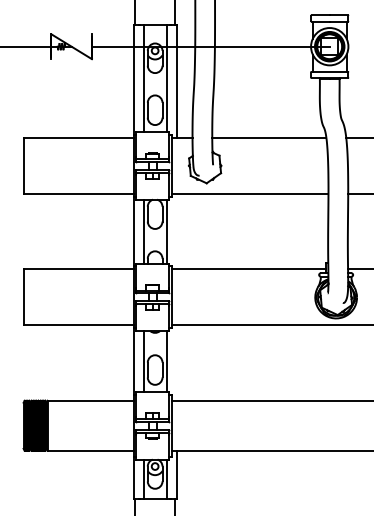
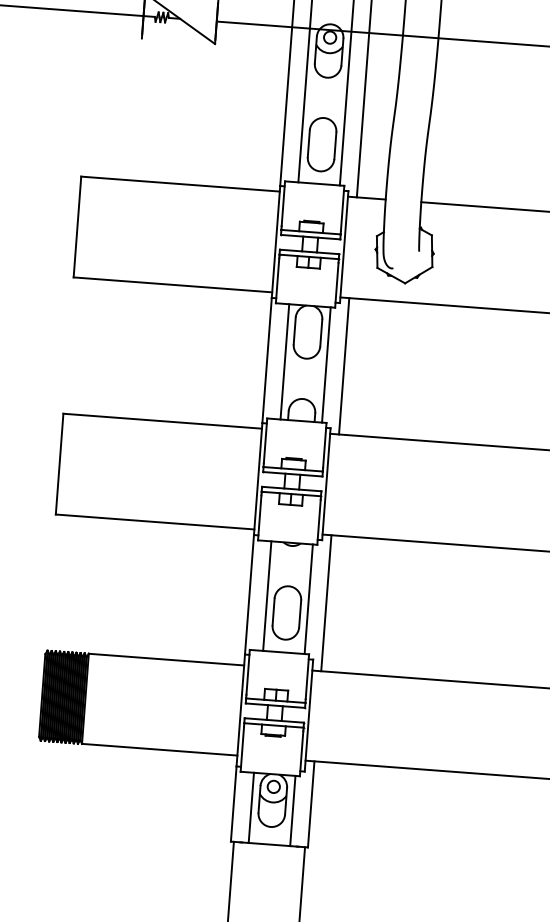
line: (176, 231) -> (344, 366), added
line: (176, 362) -> (326, 602), added

